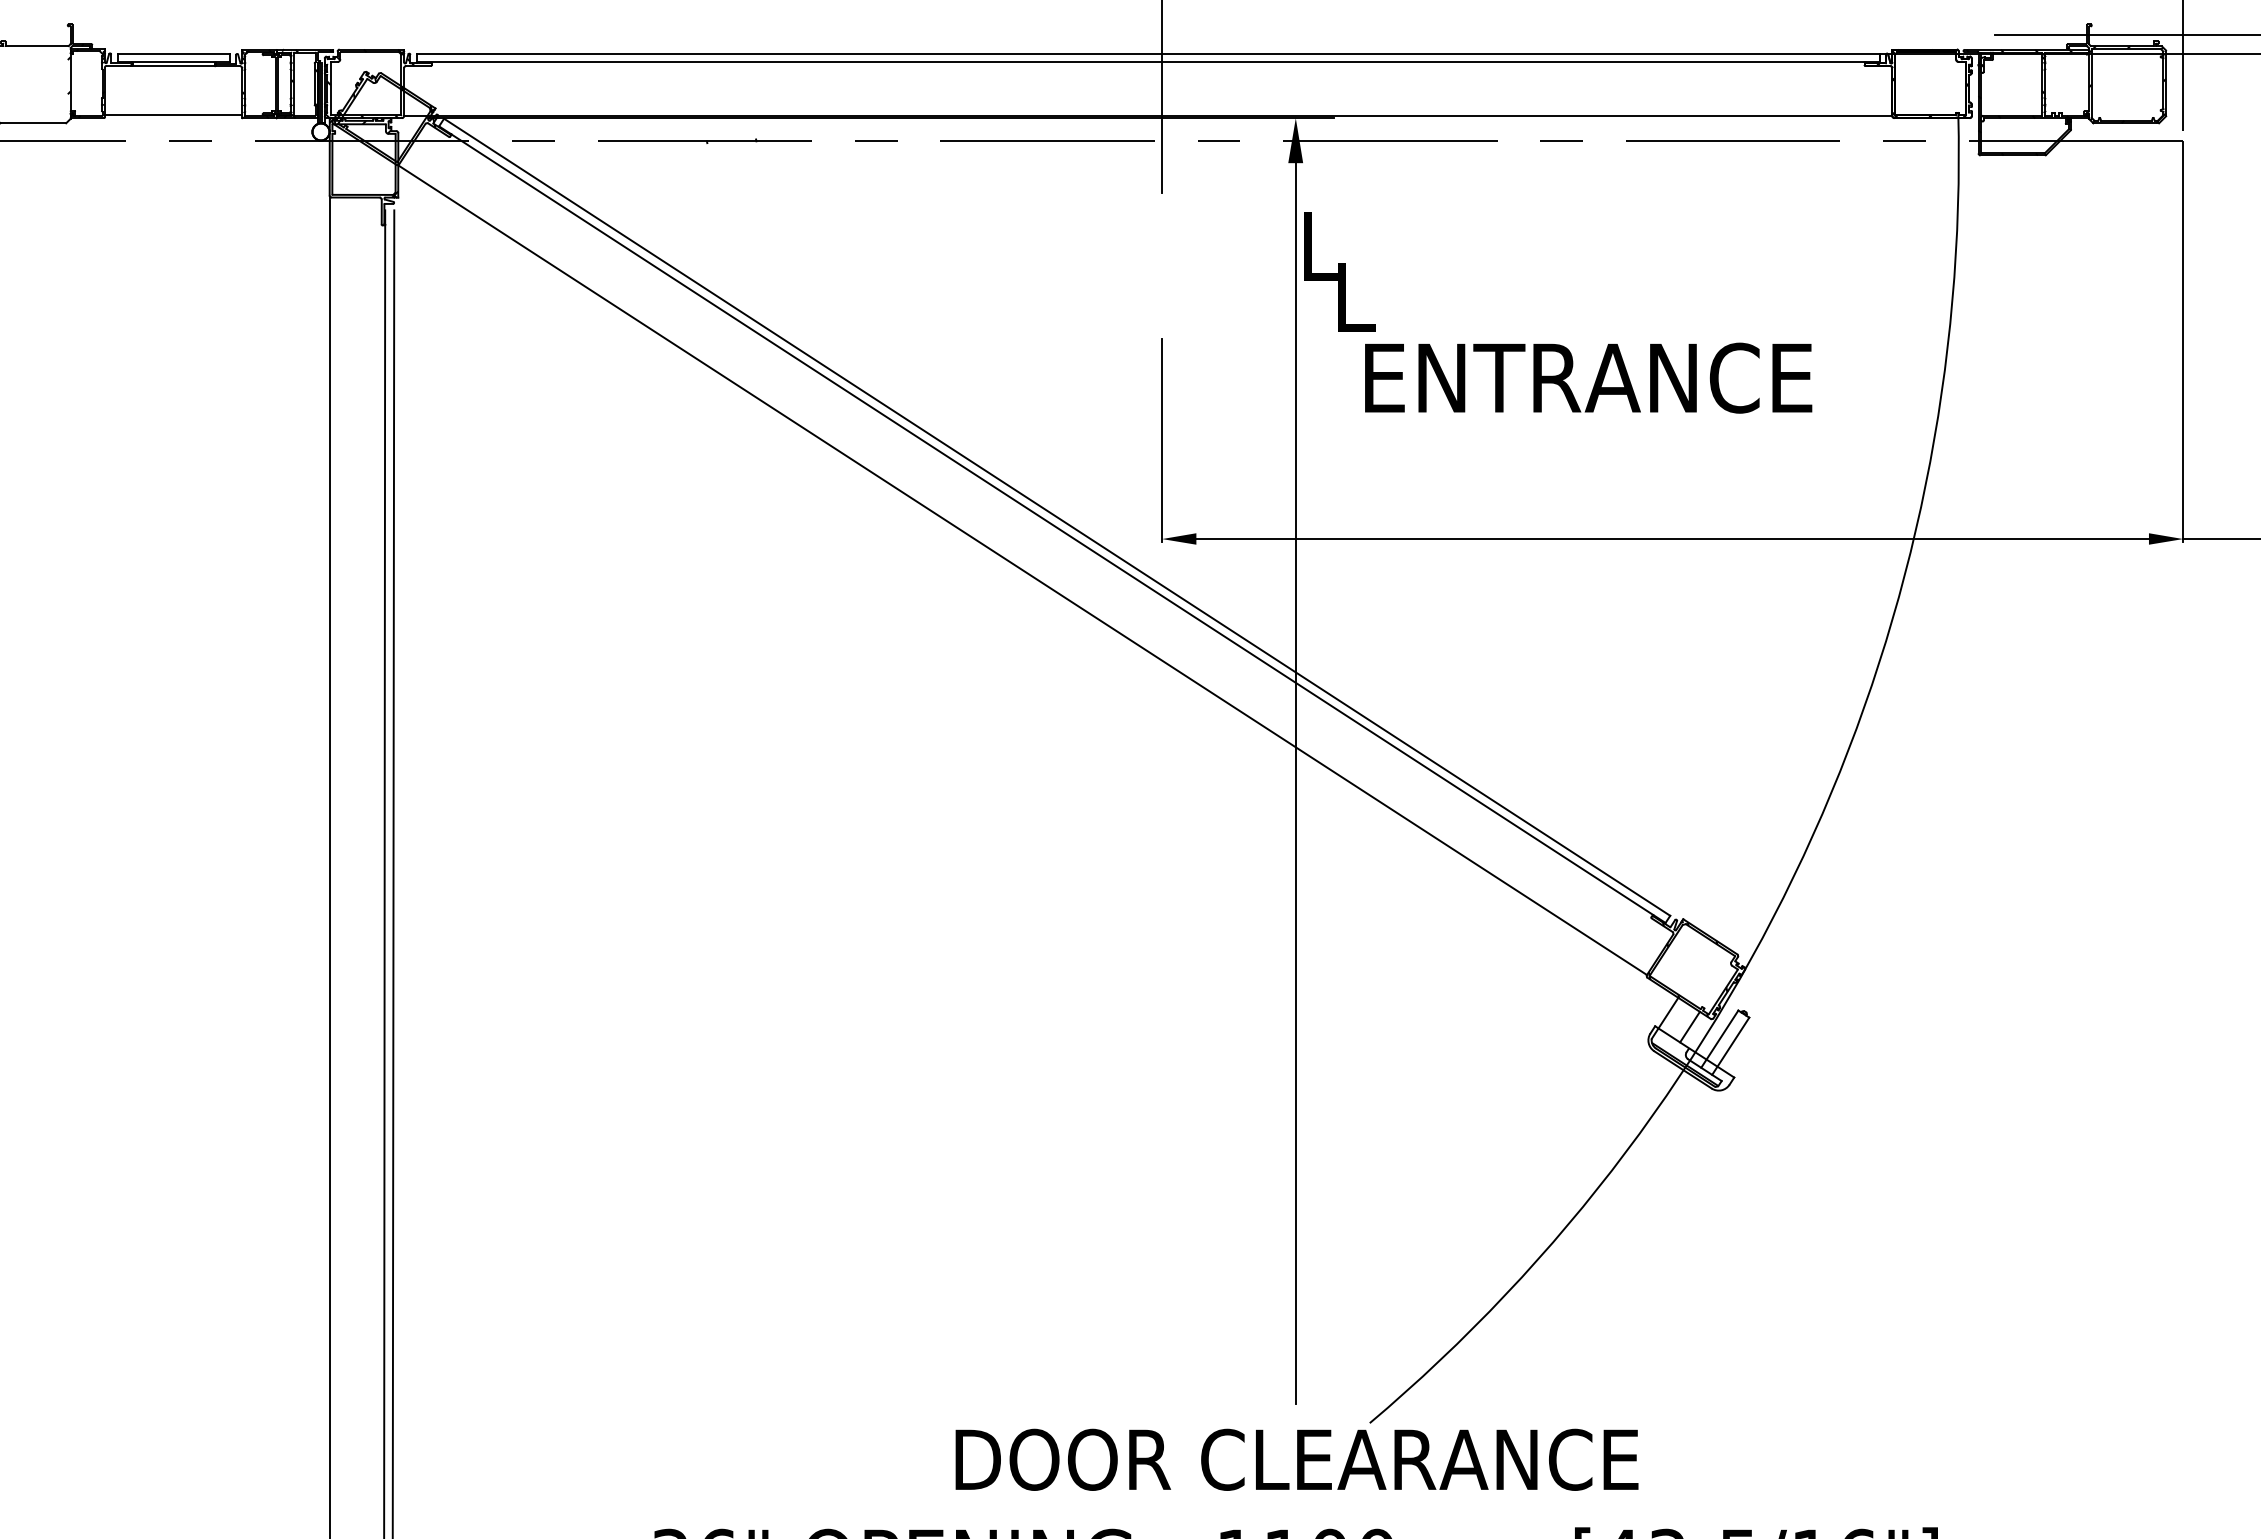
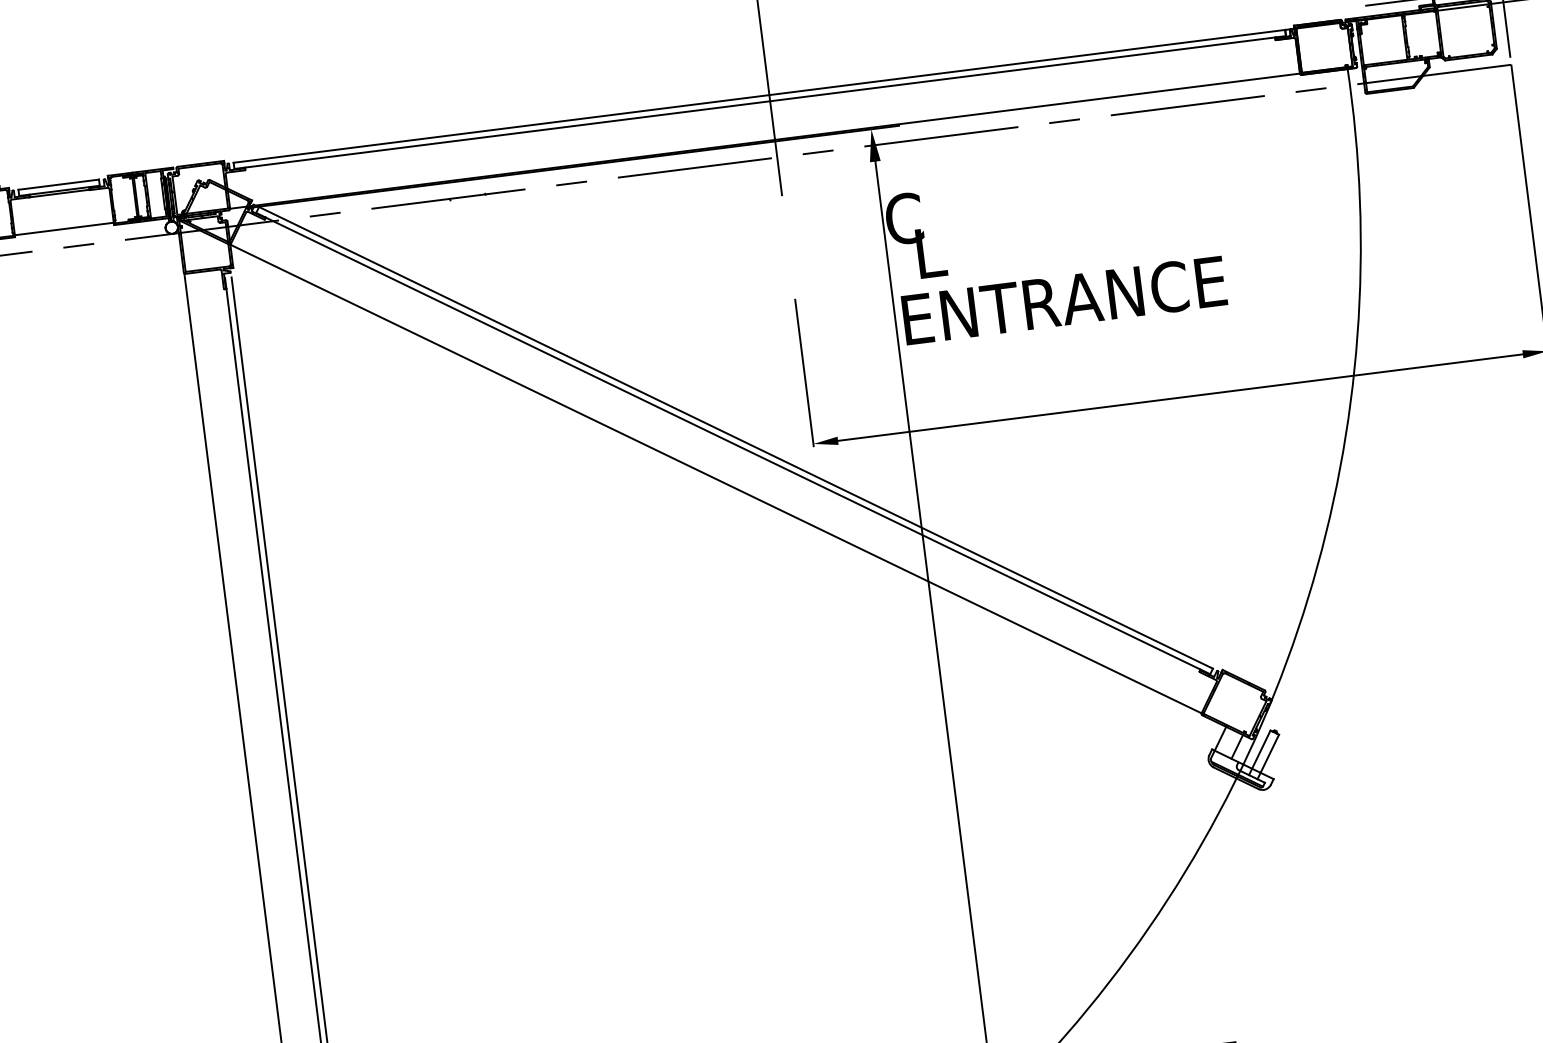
text: (1325, 246) -> (904, 218), L -> C
text: (1588, 377) -> (1064, 300), moved

